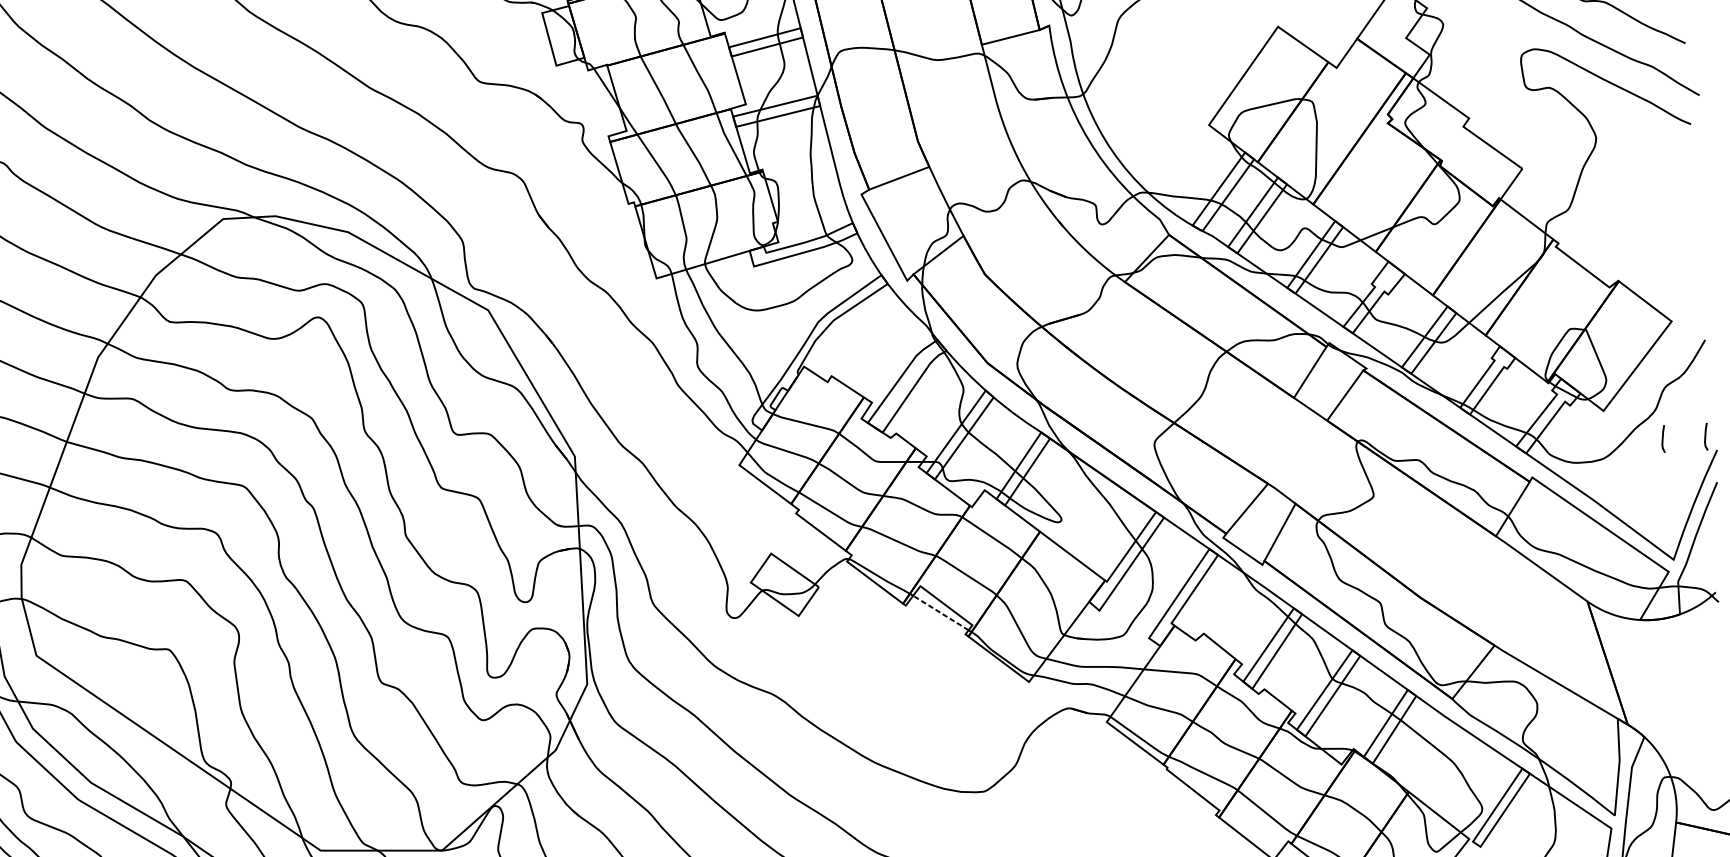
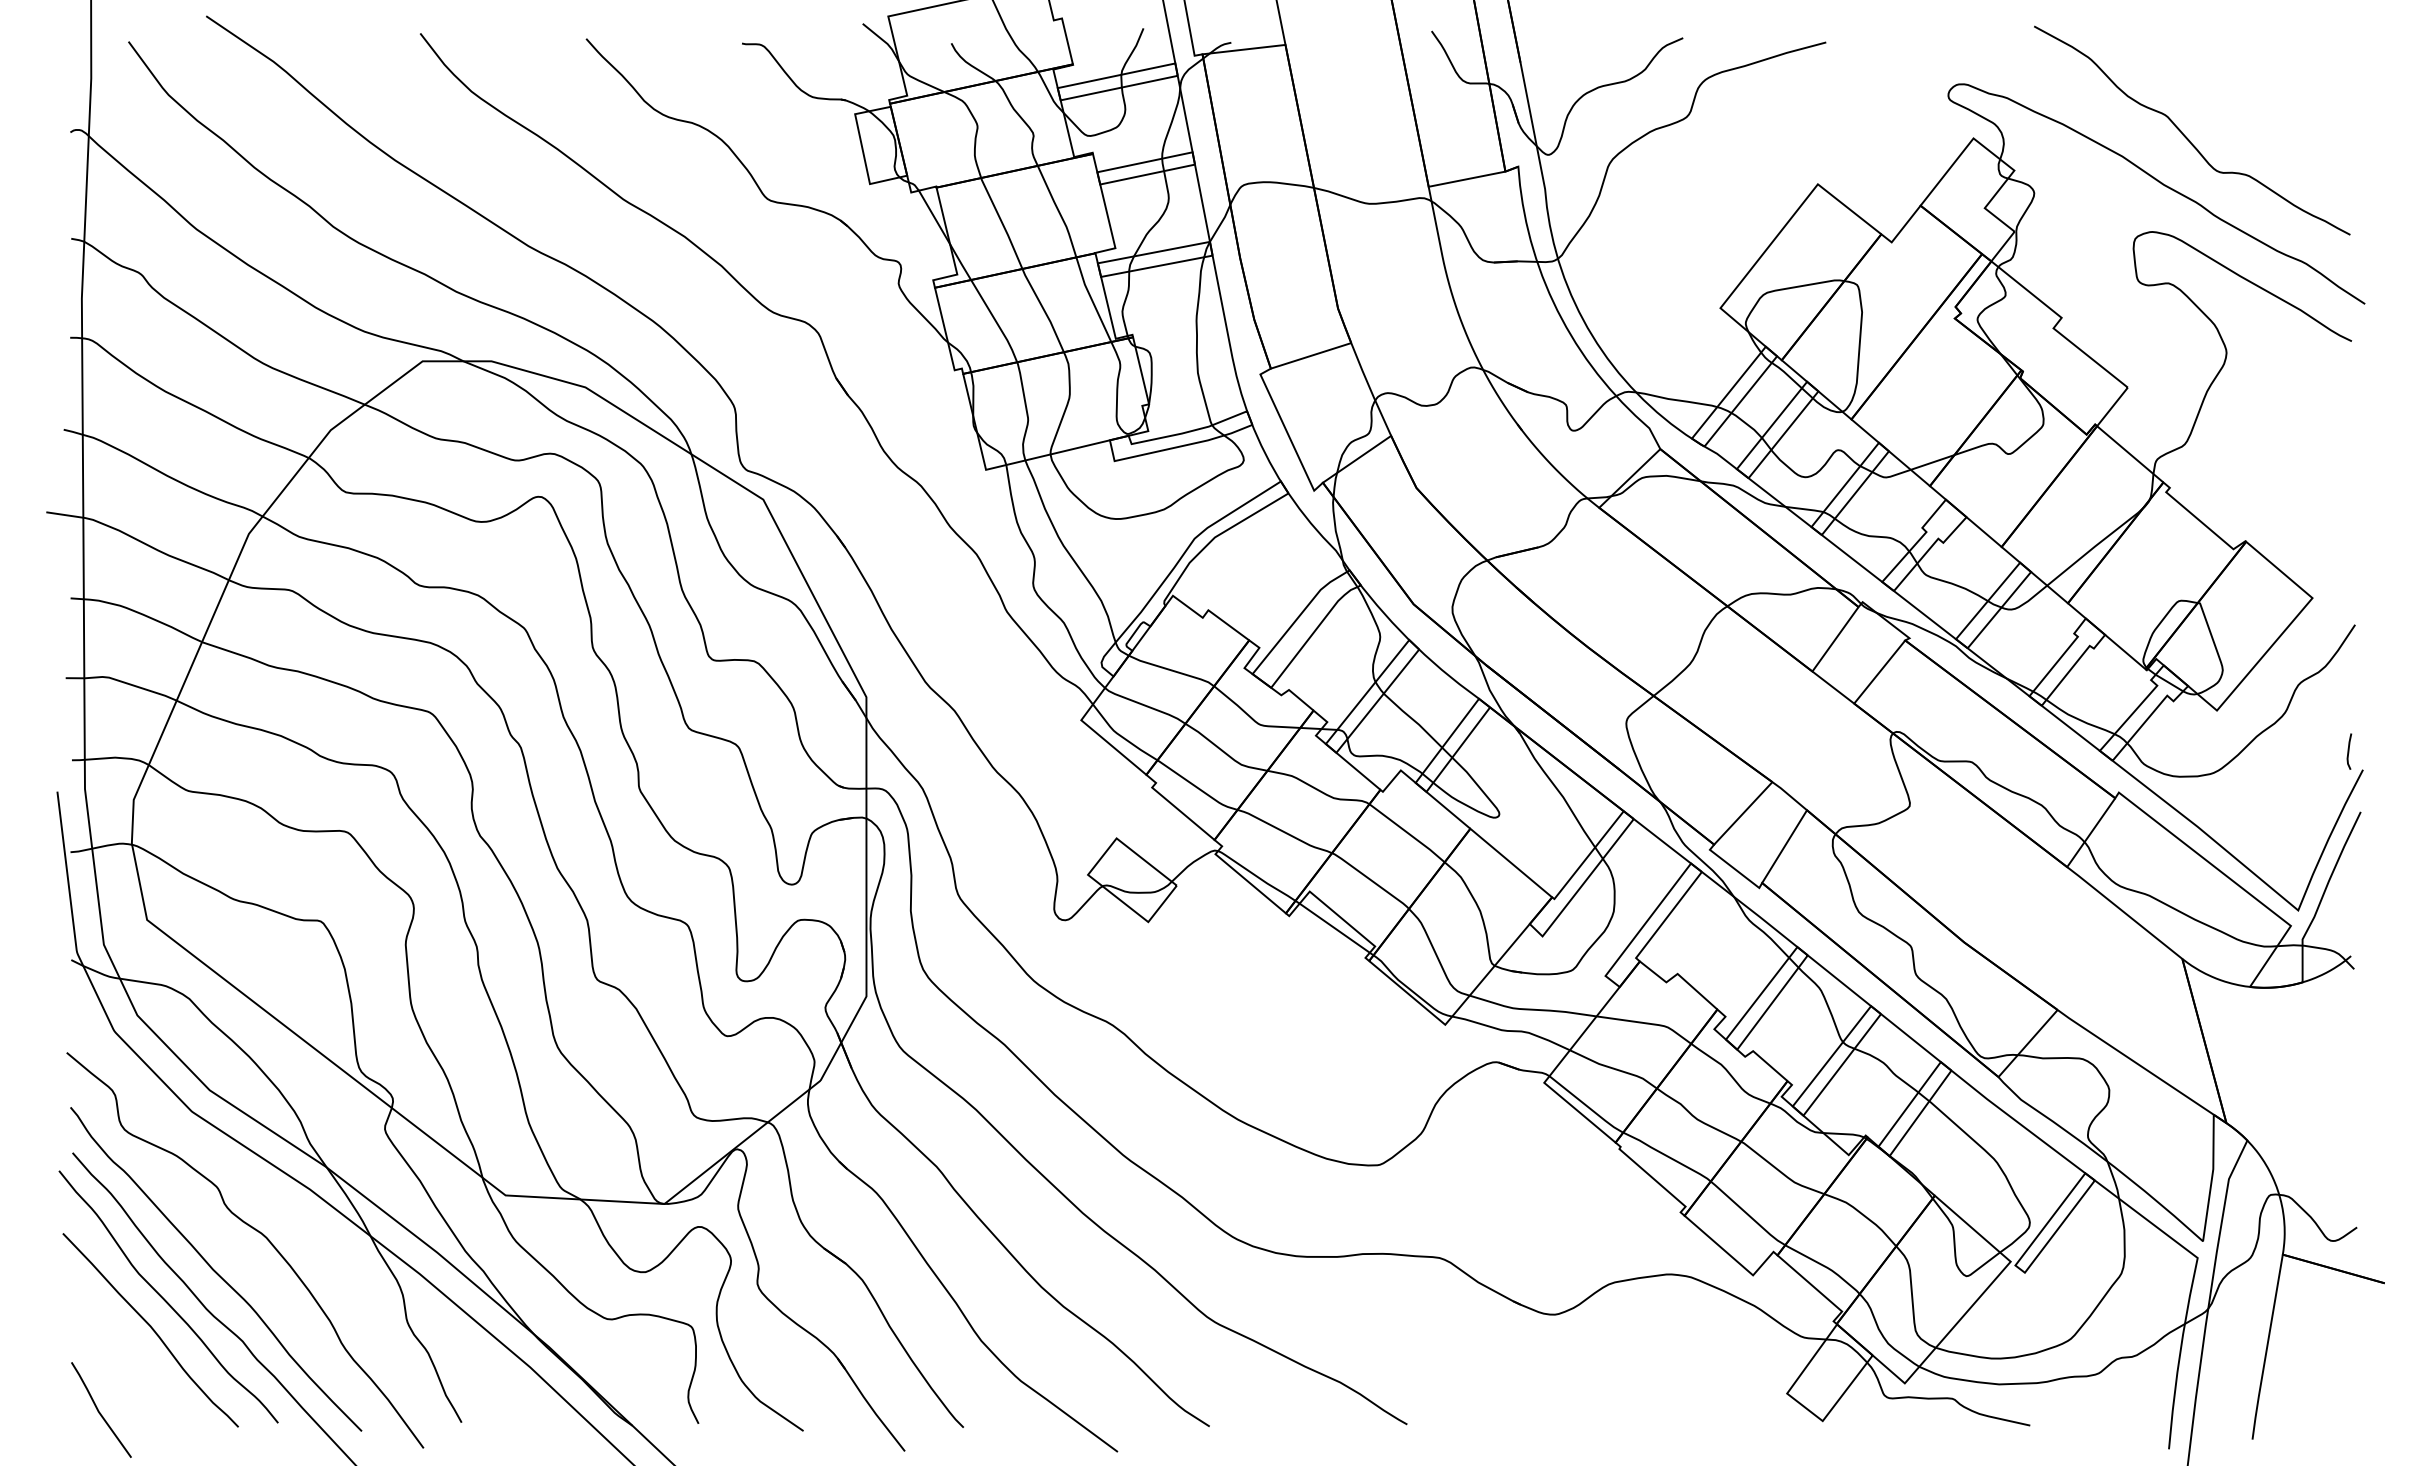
line: (1663, 438) -> (2293, 751), removed
line: (940, 613) -> (1334, 928), dashed -> solid

